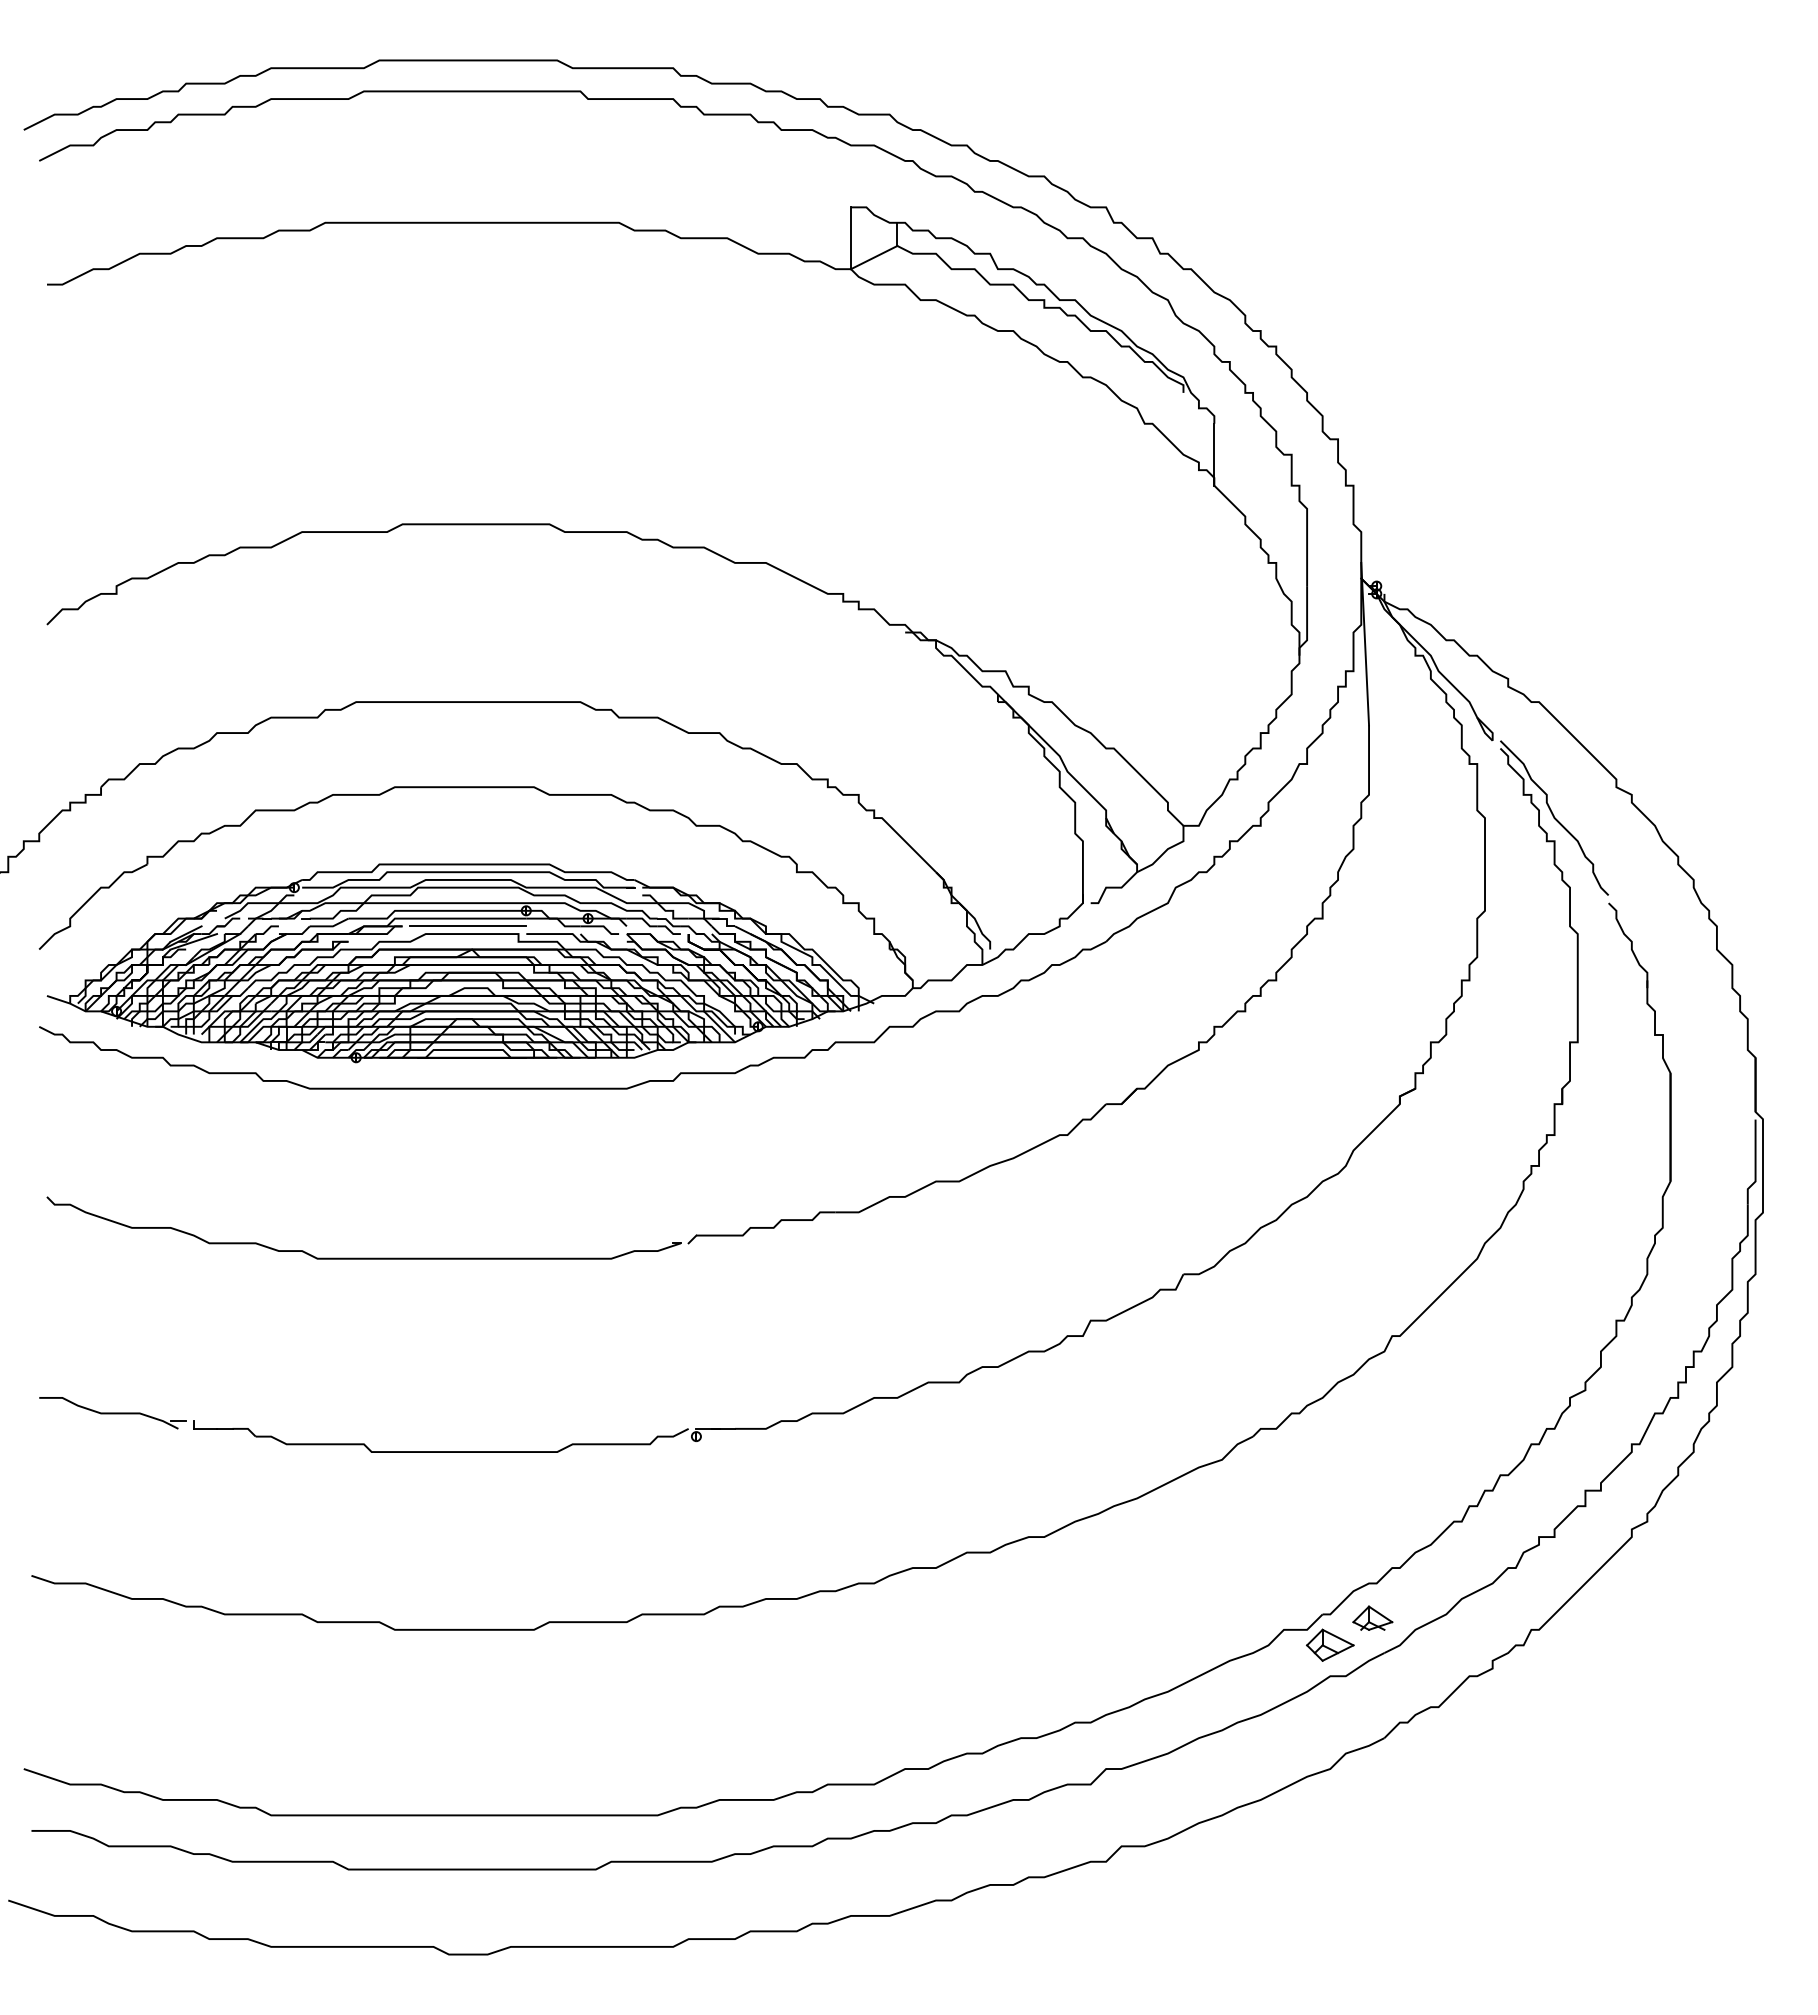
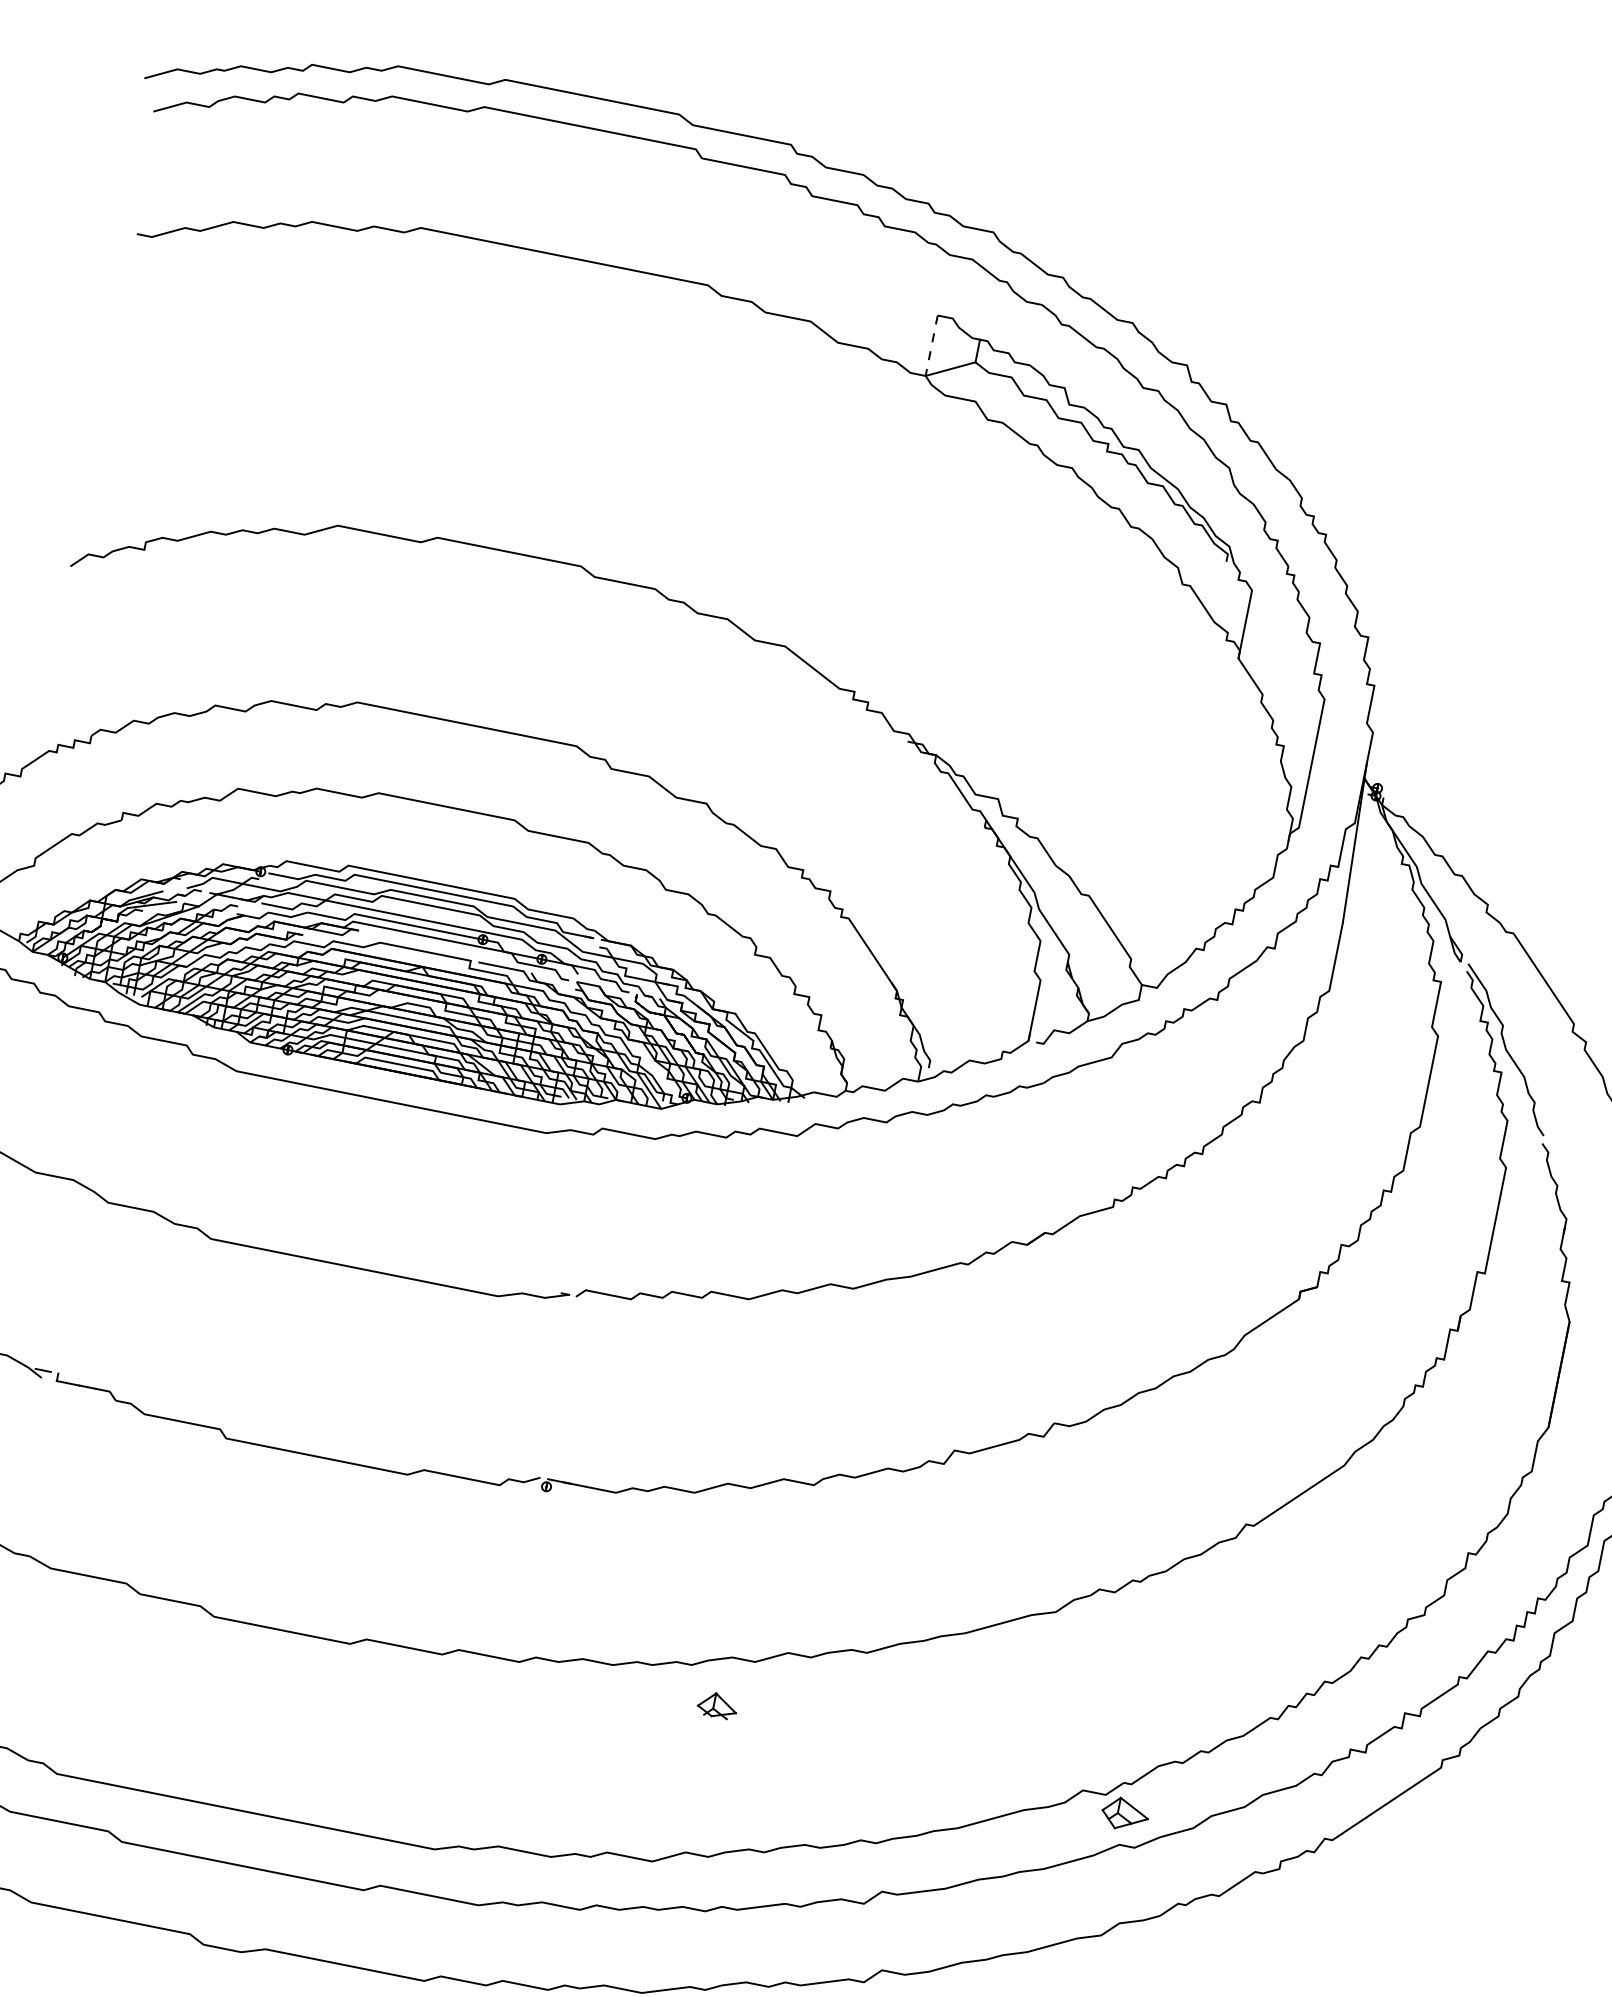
line: (851, 238) -> (932, 346), solid -> dashed
line: (468, 926) -> (423, 943), removed
part: (1372, 1617) -> (717, 1704), moved

